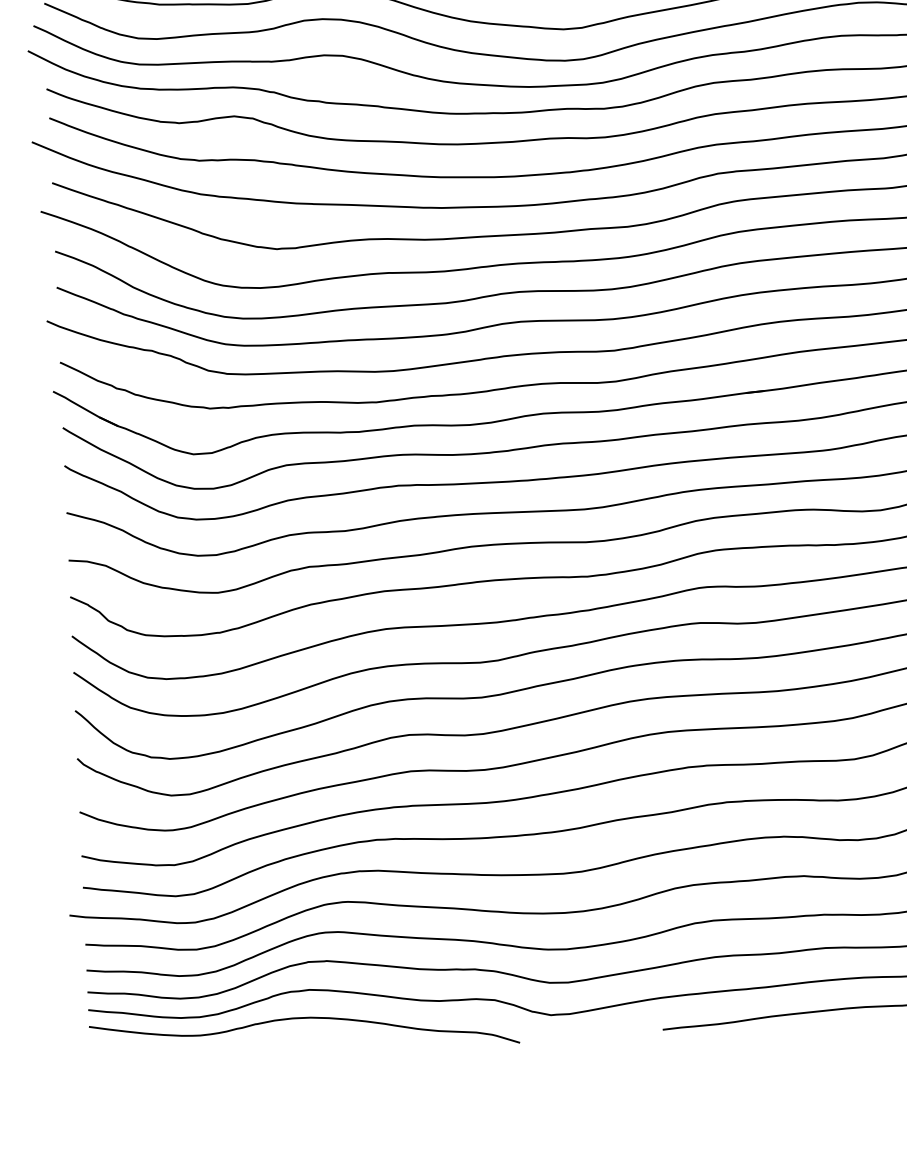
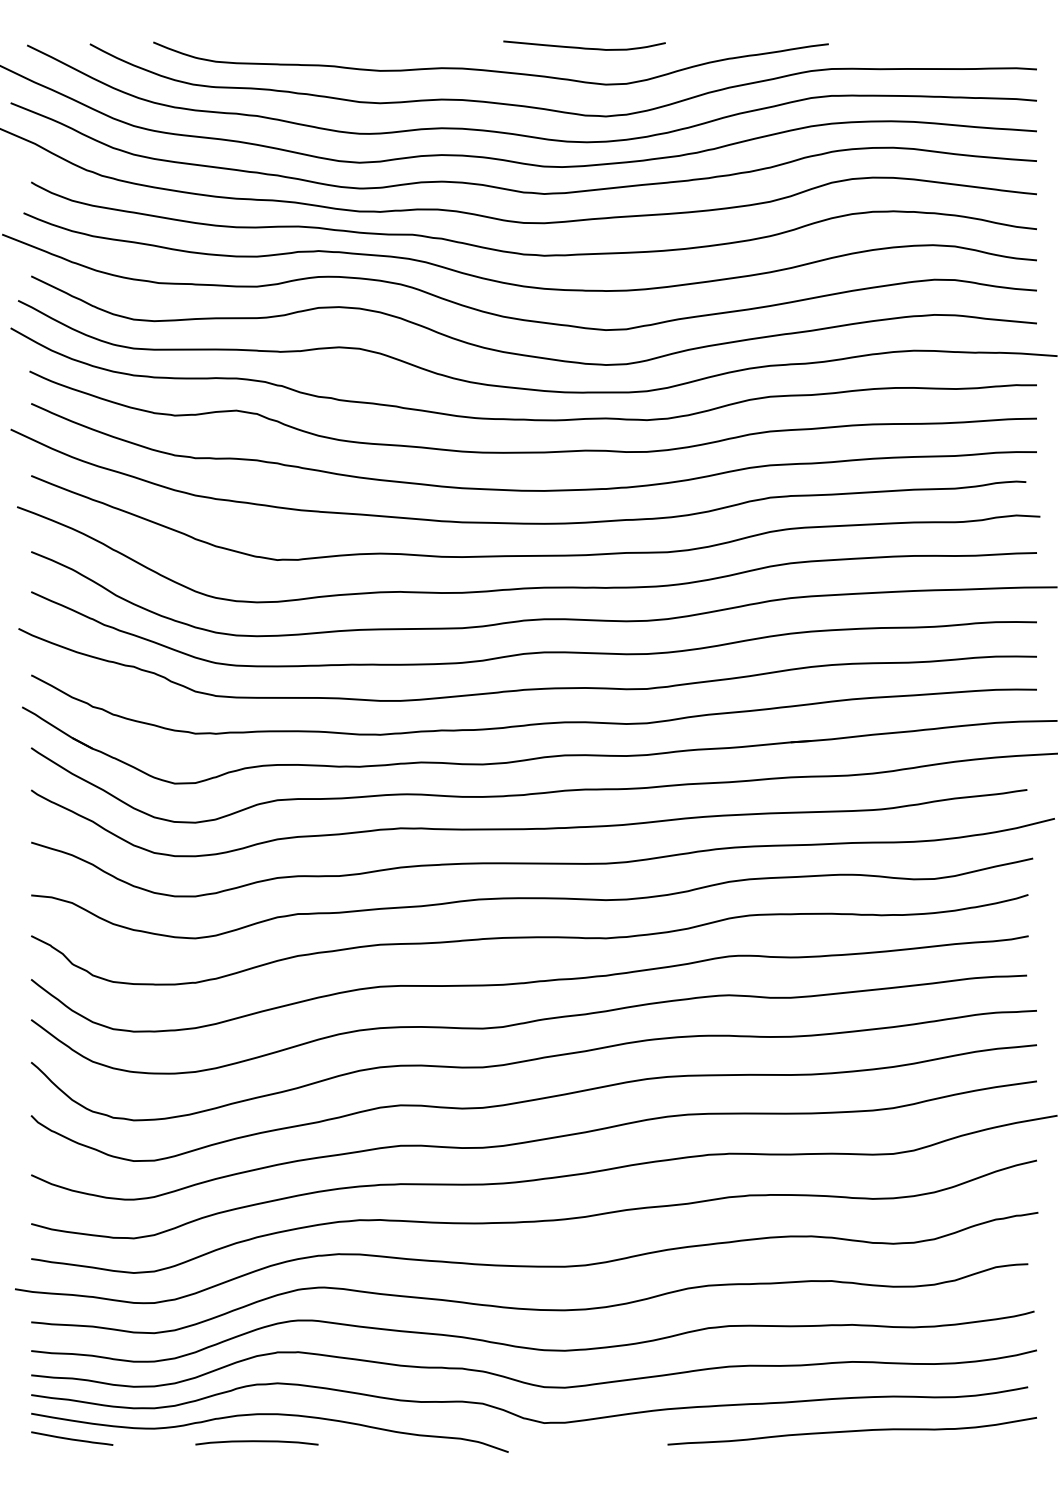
curve: (292, 1043) -> (256, 1442), added
line: (127, 1047) -> (72, 1438), added

